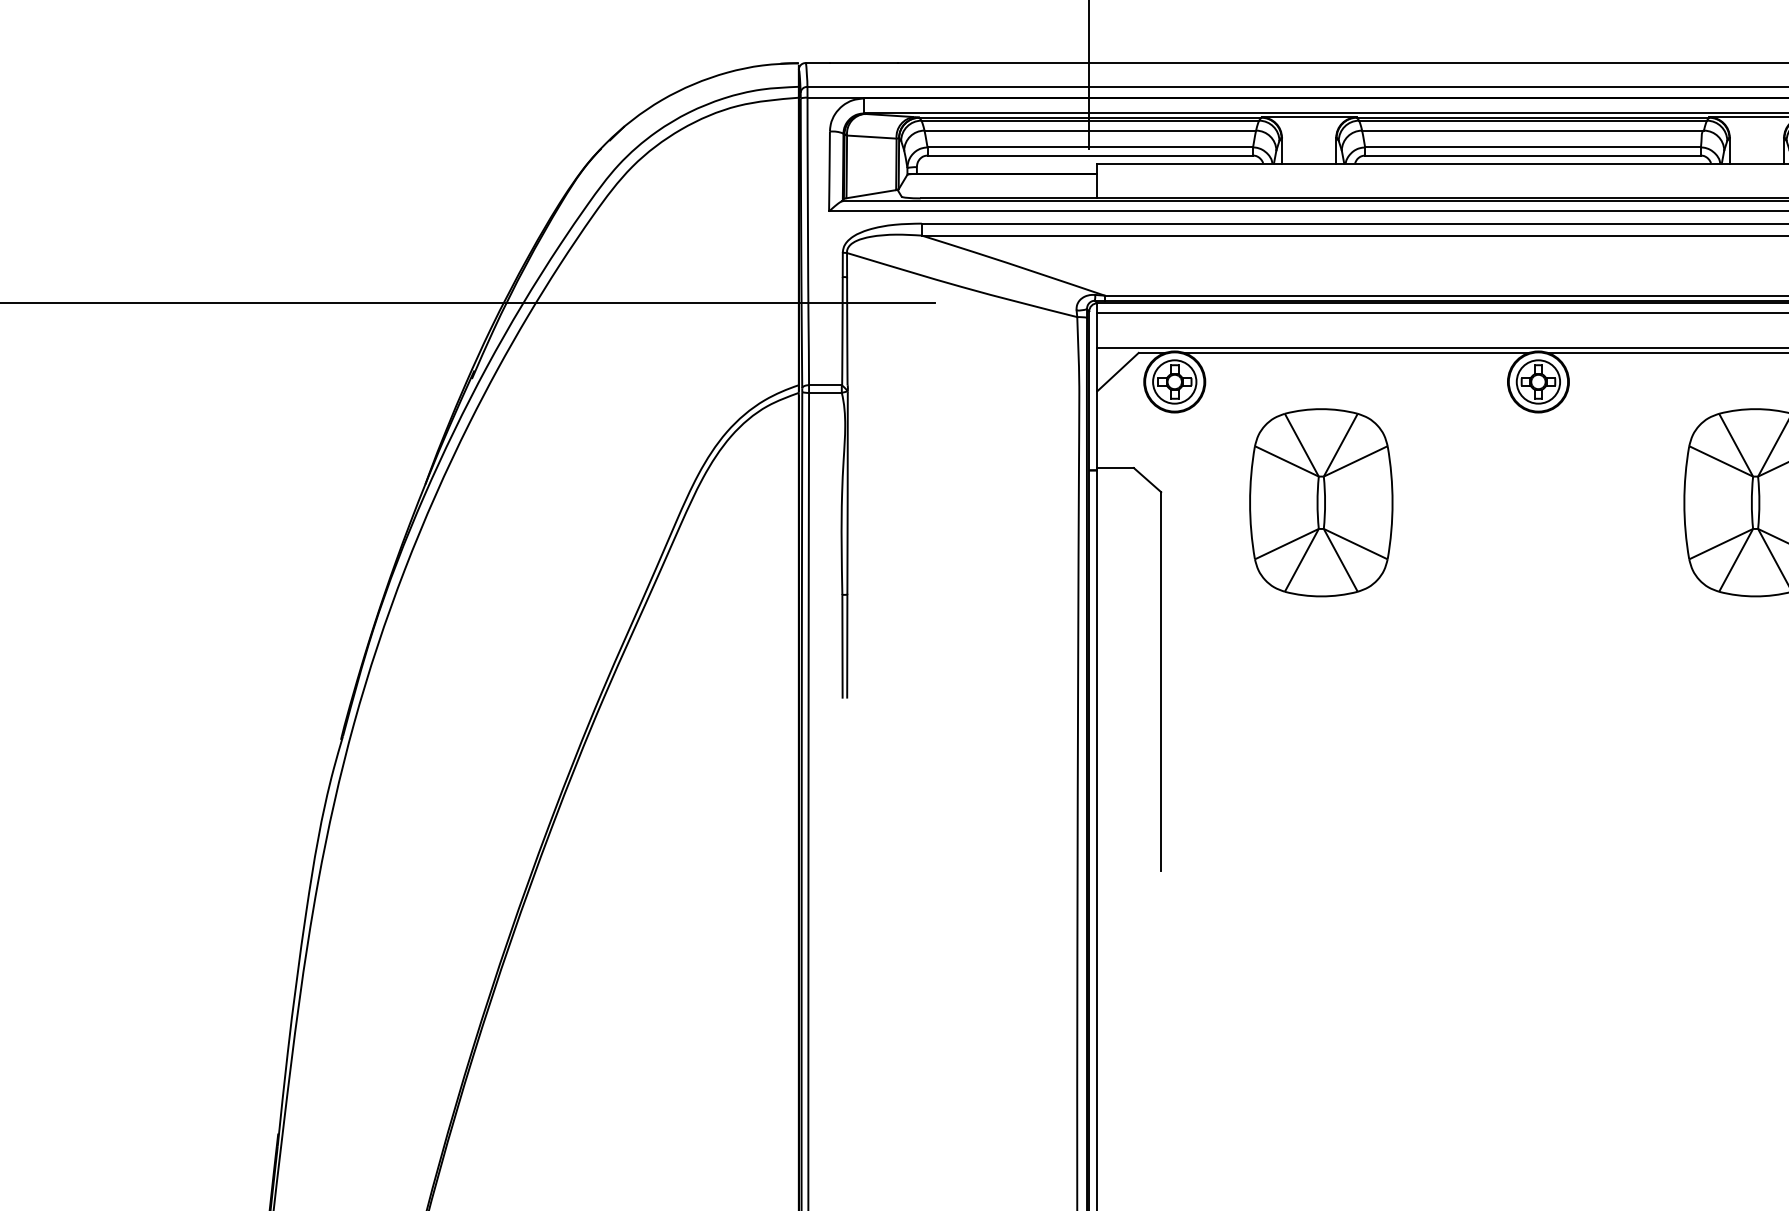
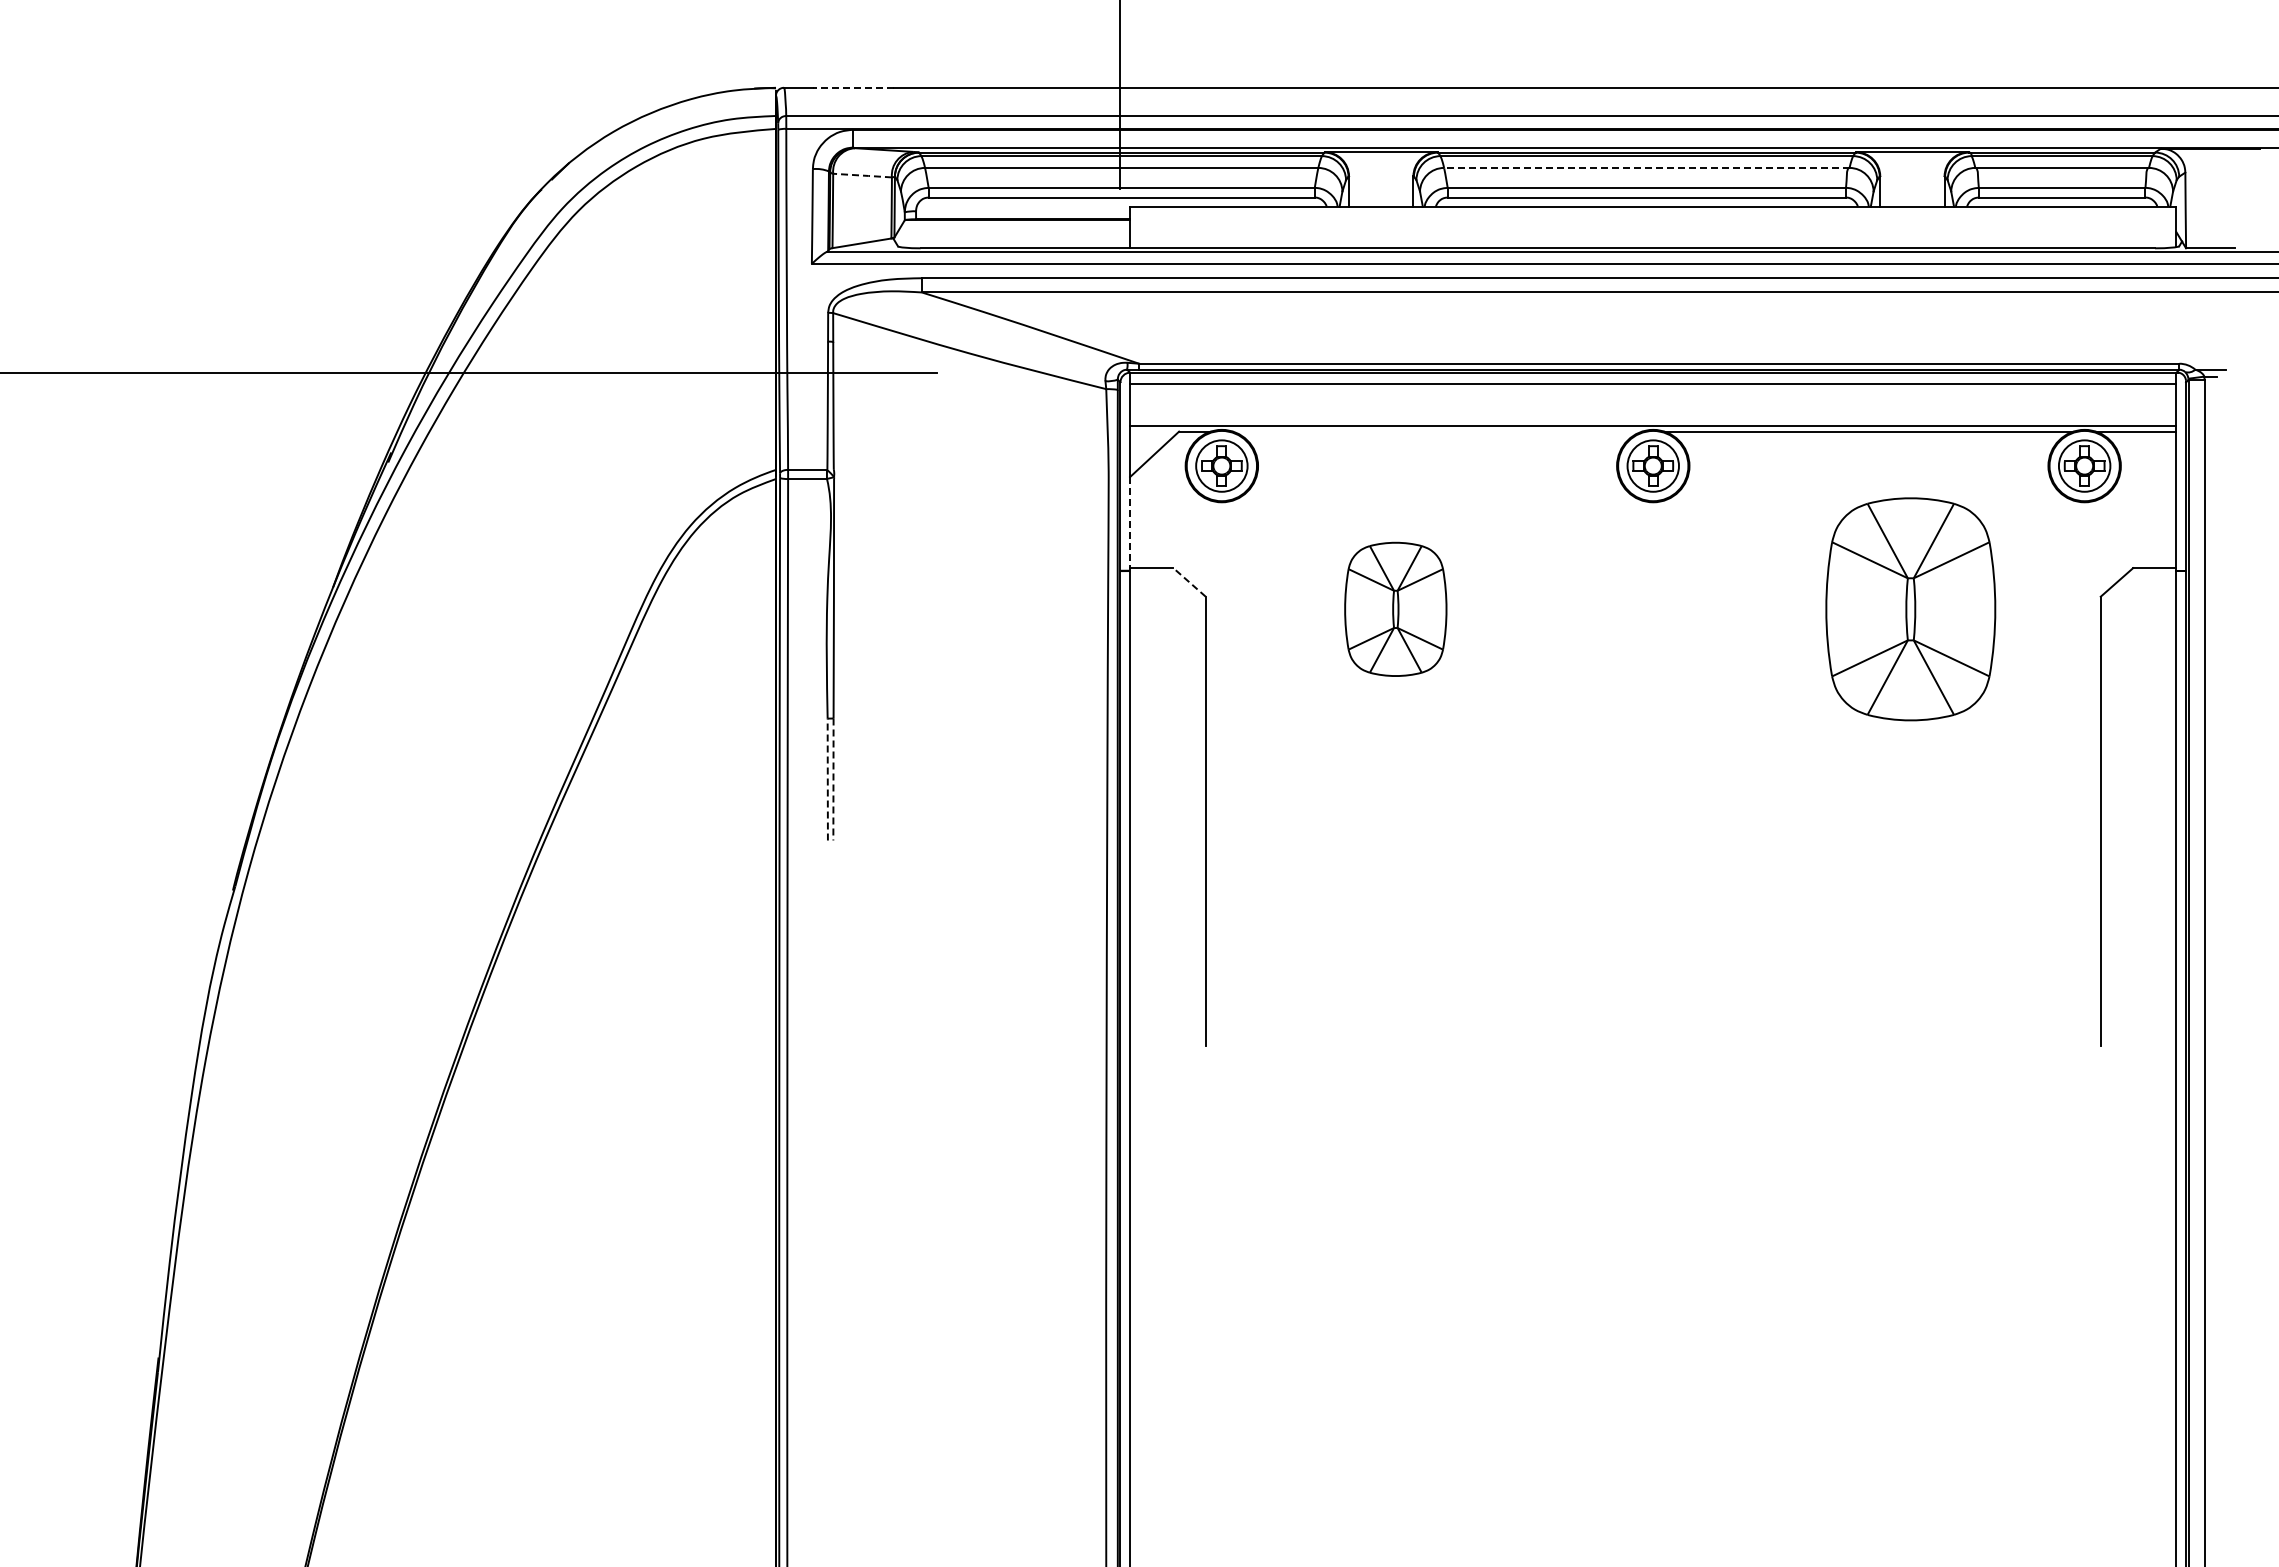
line: (863, 62) -> (852, 87), solid -> dashed
line: (1532, 130) -> (1646, 167), solid -> dashed
line: (871, 137) -> (862, 175), solid -> dashed
line: (1356, 352) -> (1437, 431), removed
line: (1097, 429) -> (1130, 522), solid -> dashed
line: (1147, 480) -> (1189, 582), solid -> dashed
part: (1321, 502) -> (1395, 609), size x0.6
line: (842, 646) -> (827, 779), solid -> dashed
line: (847, 646) -> (833, 779), solid -> dashed

